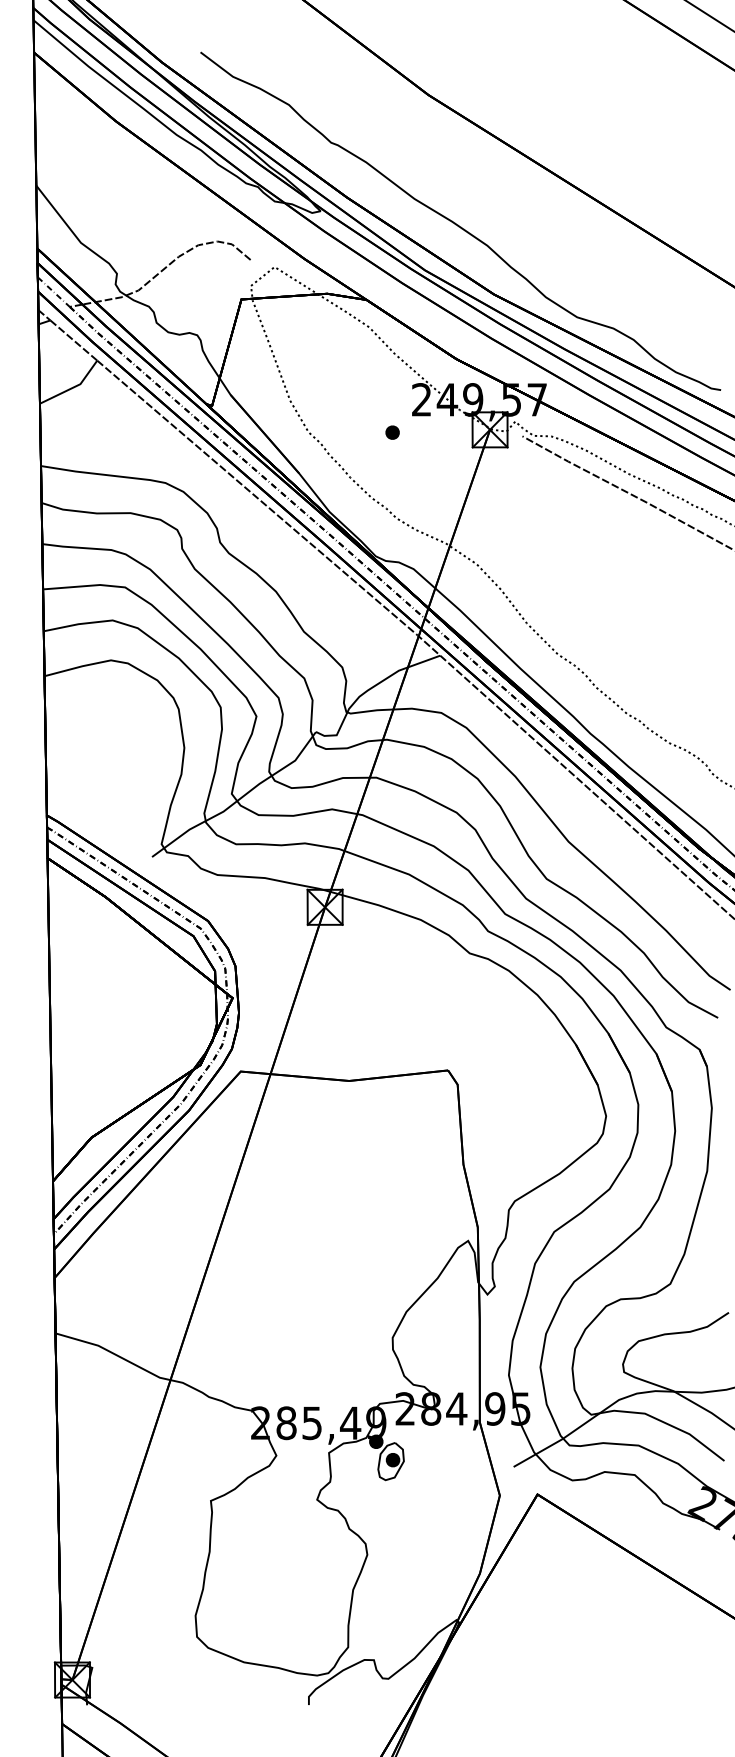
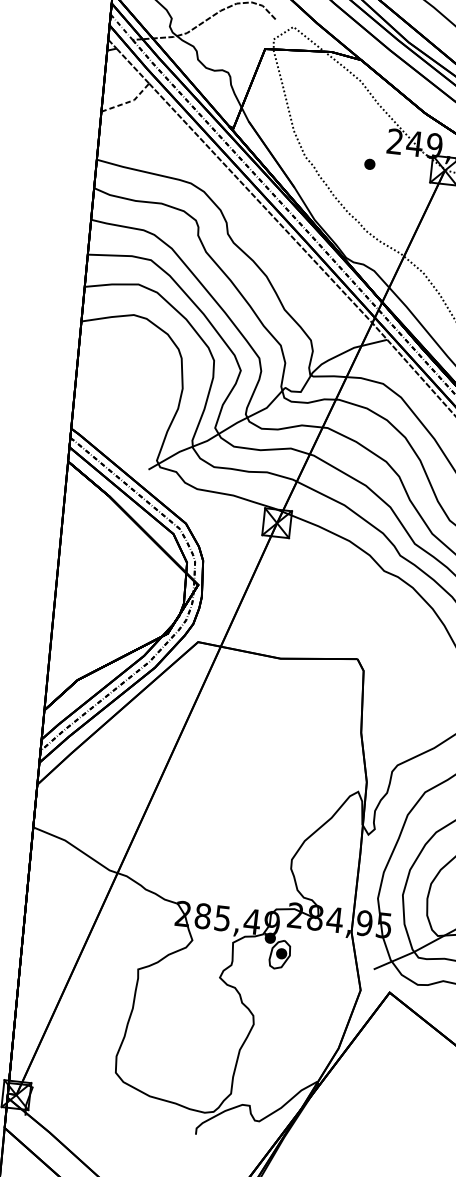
line: (74, 387) -> (129, 102), solid -> dashed

